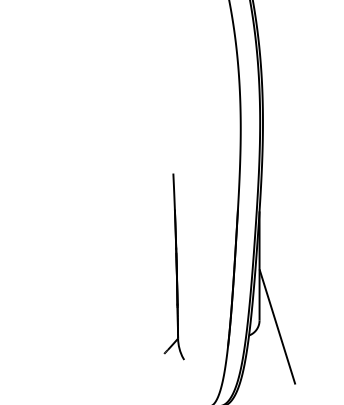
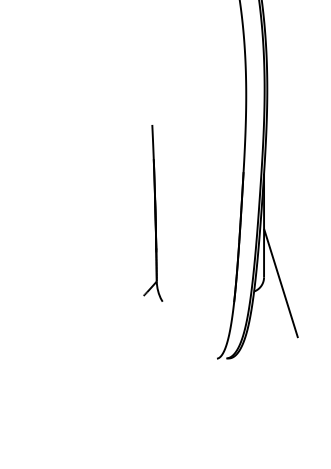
part: (174, 266) -> (153, 213), moved

